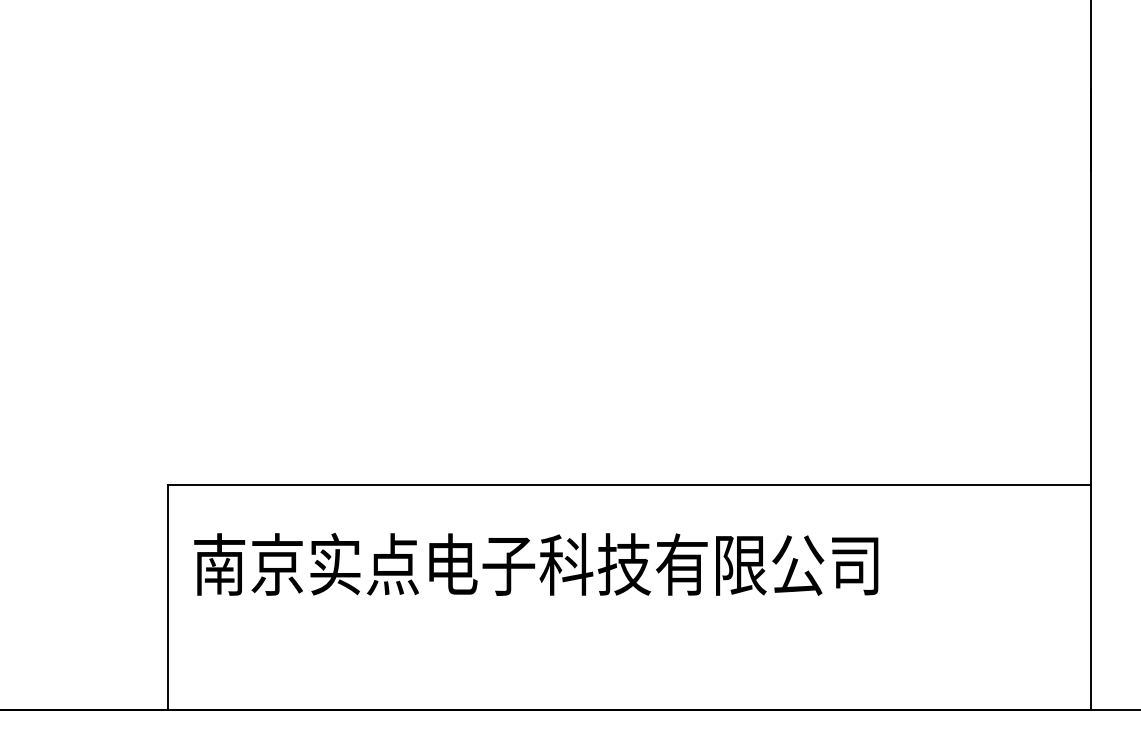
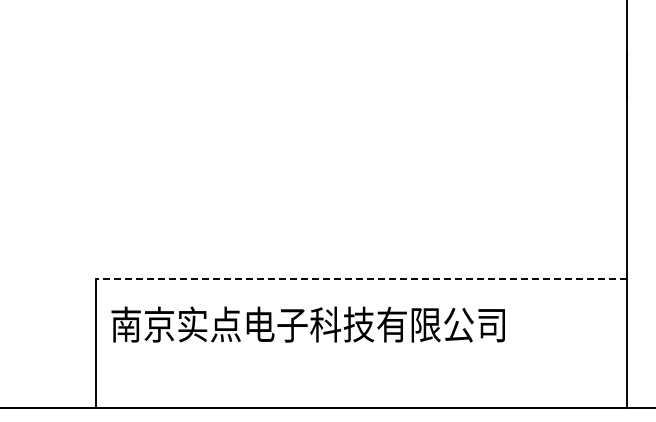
line: (628, 484) -> (361, 278), solid -> dashed

